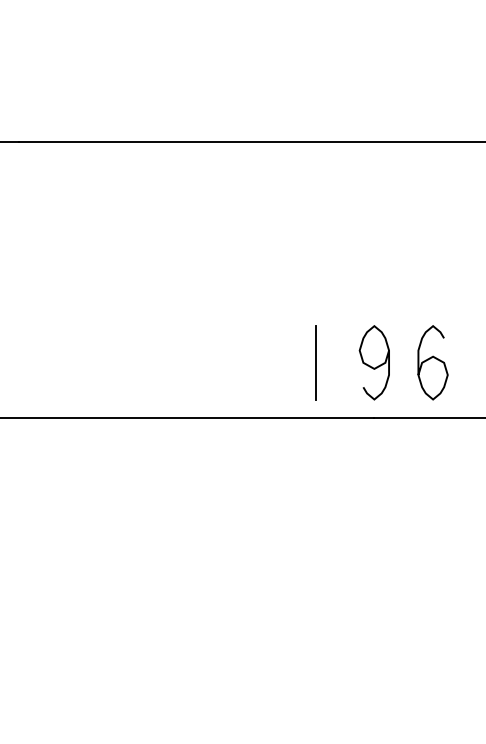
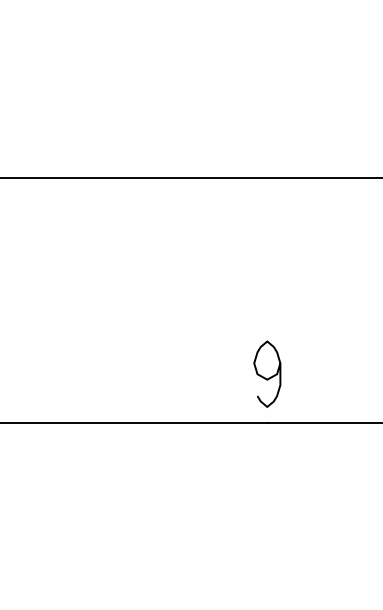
curve: (430, 359) -> (317, 371), removed
line: (315, 362) -> (214, 373), removed

